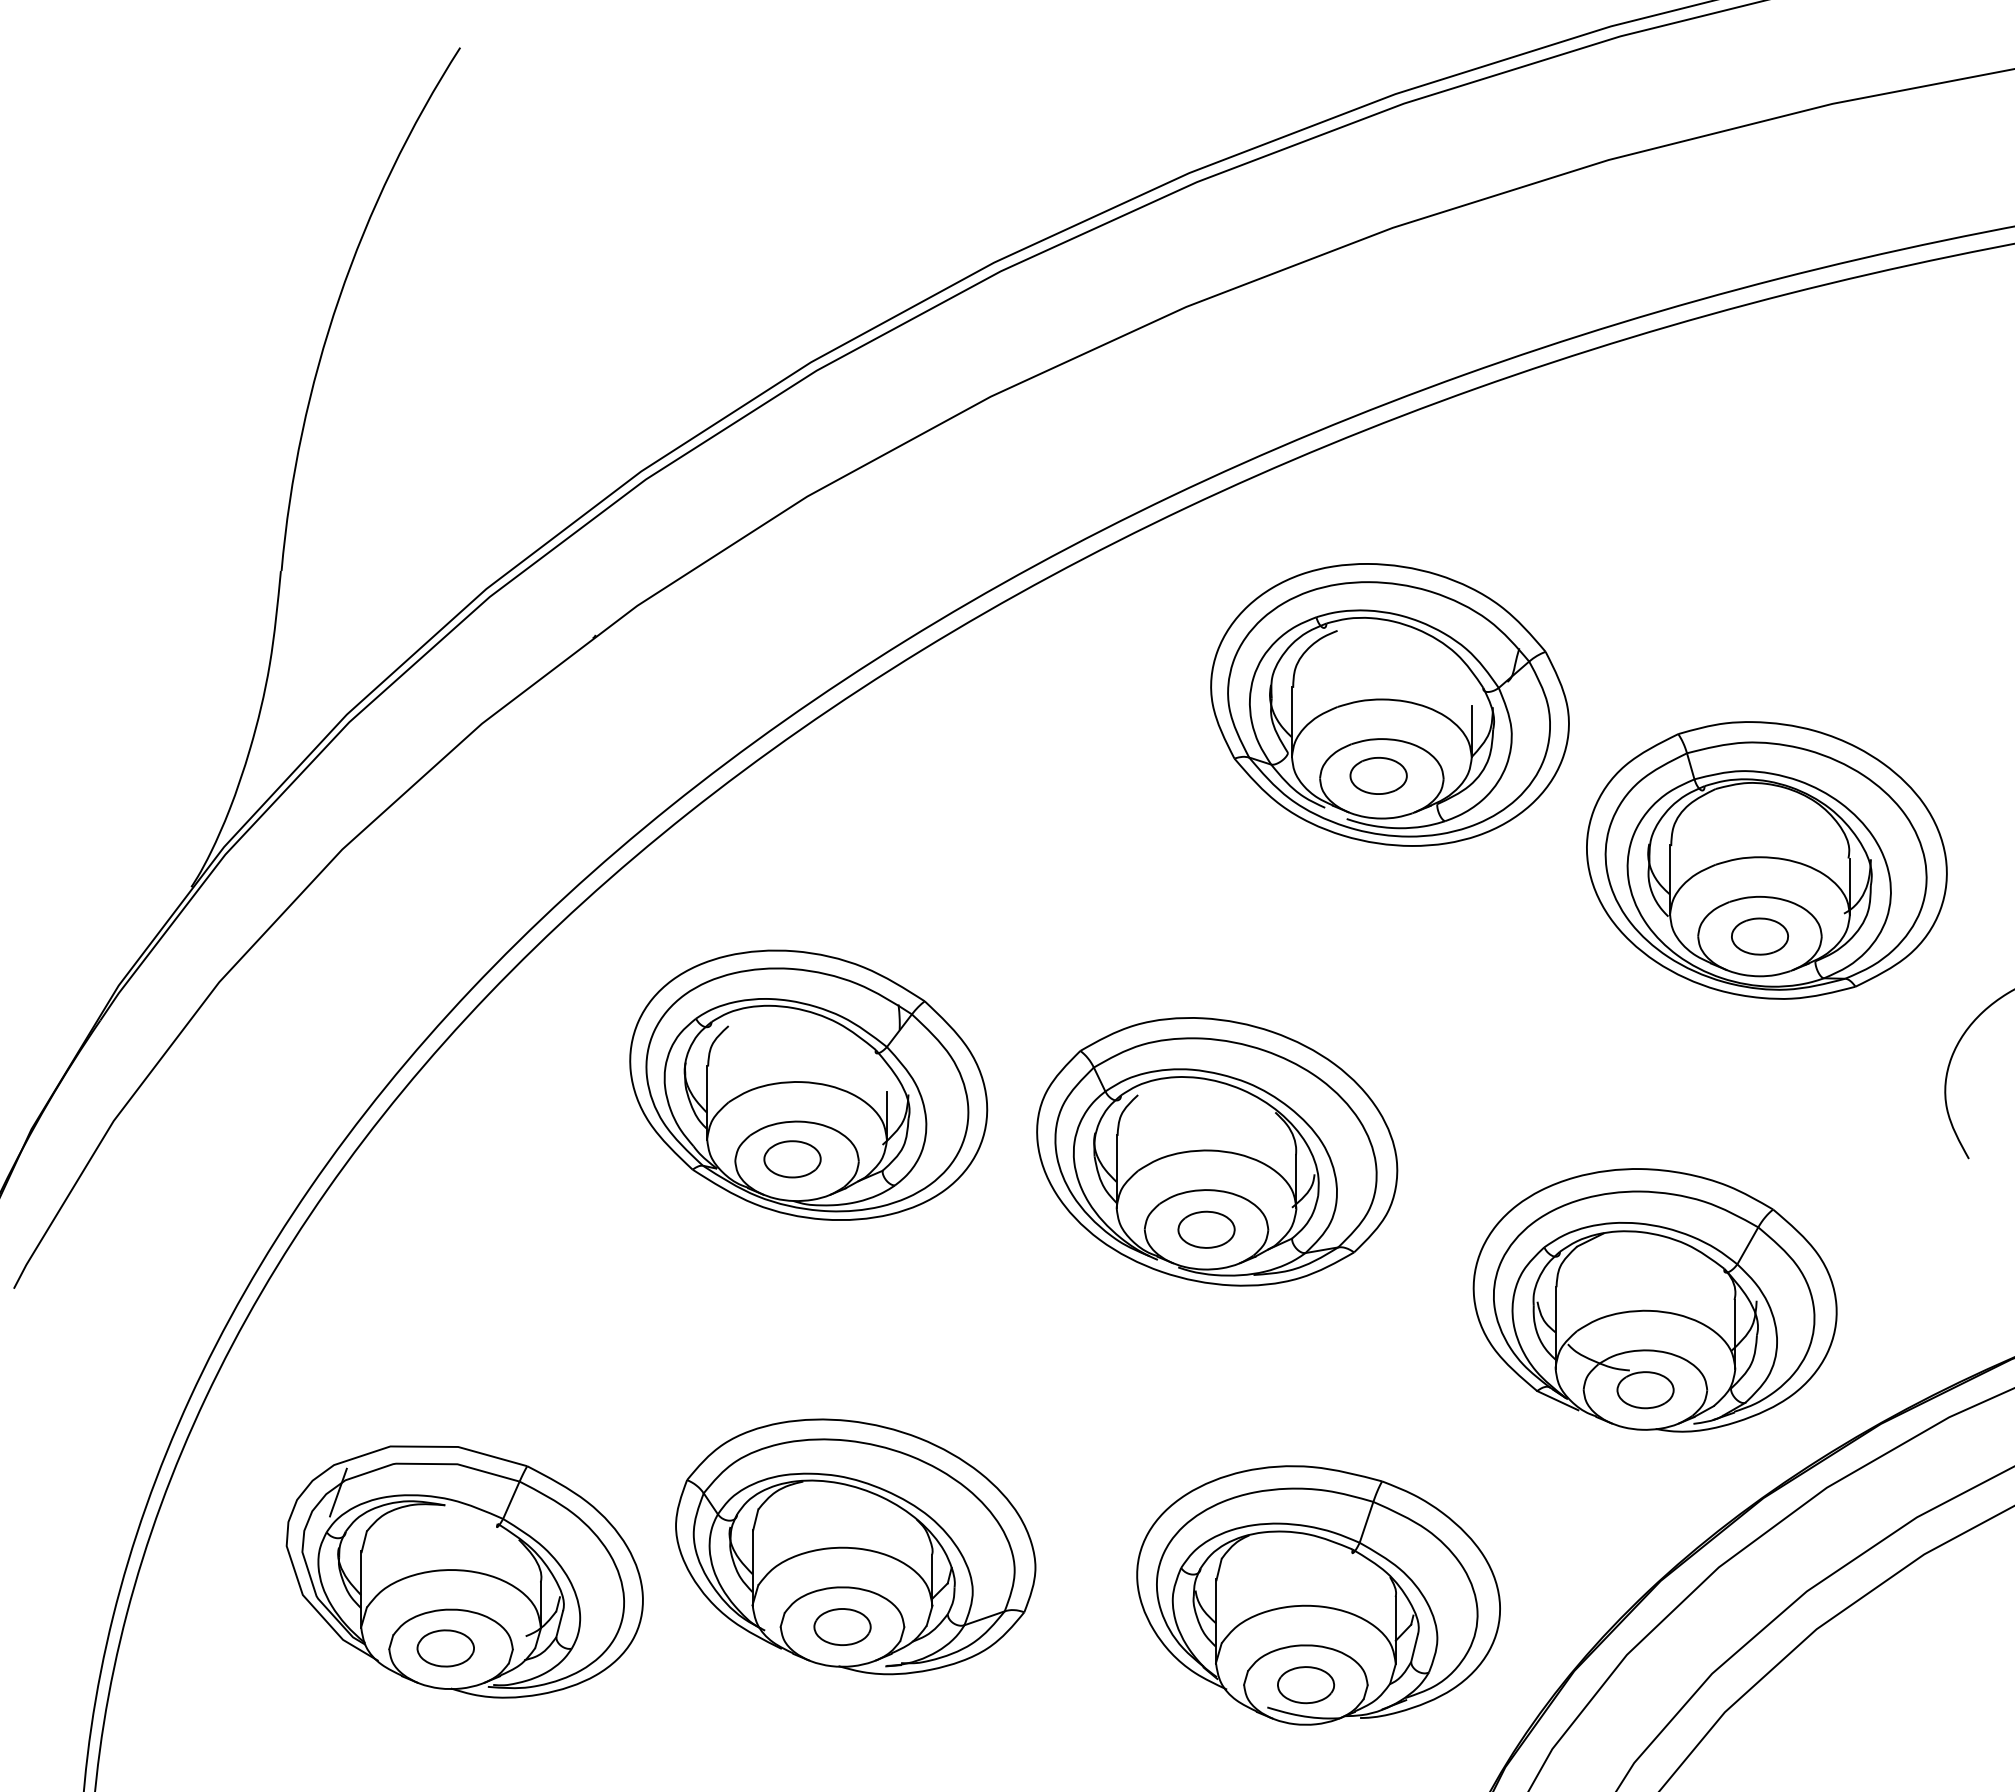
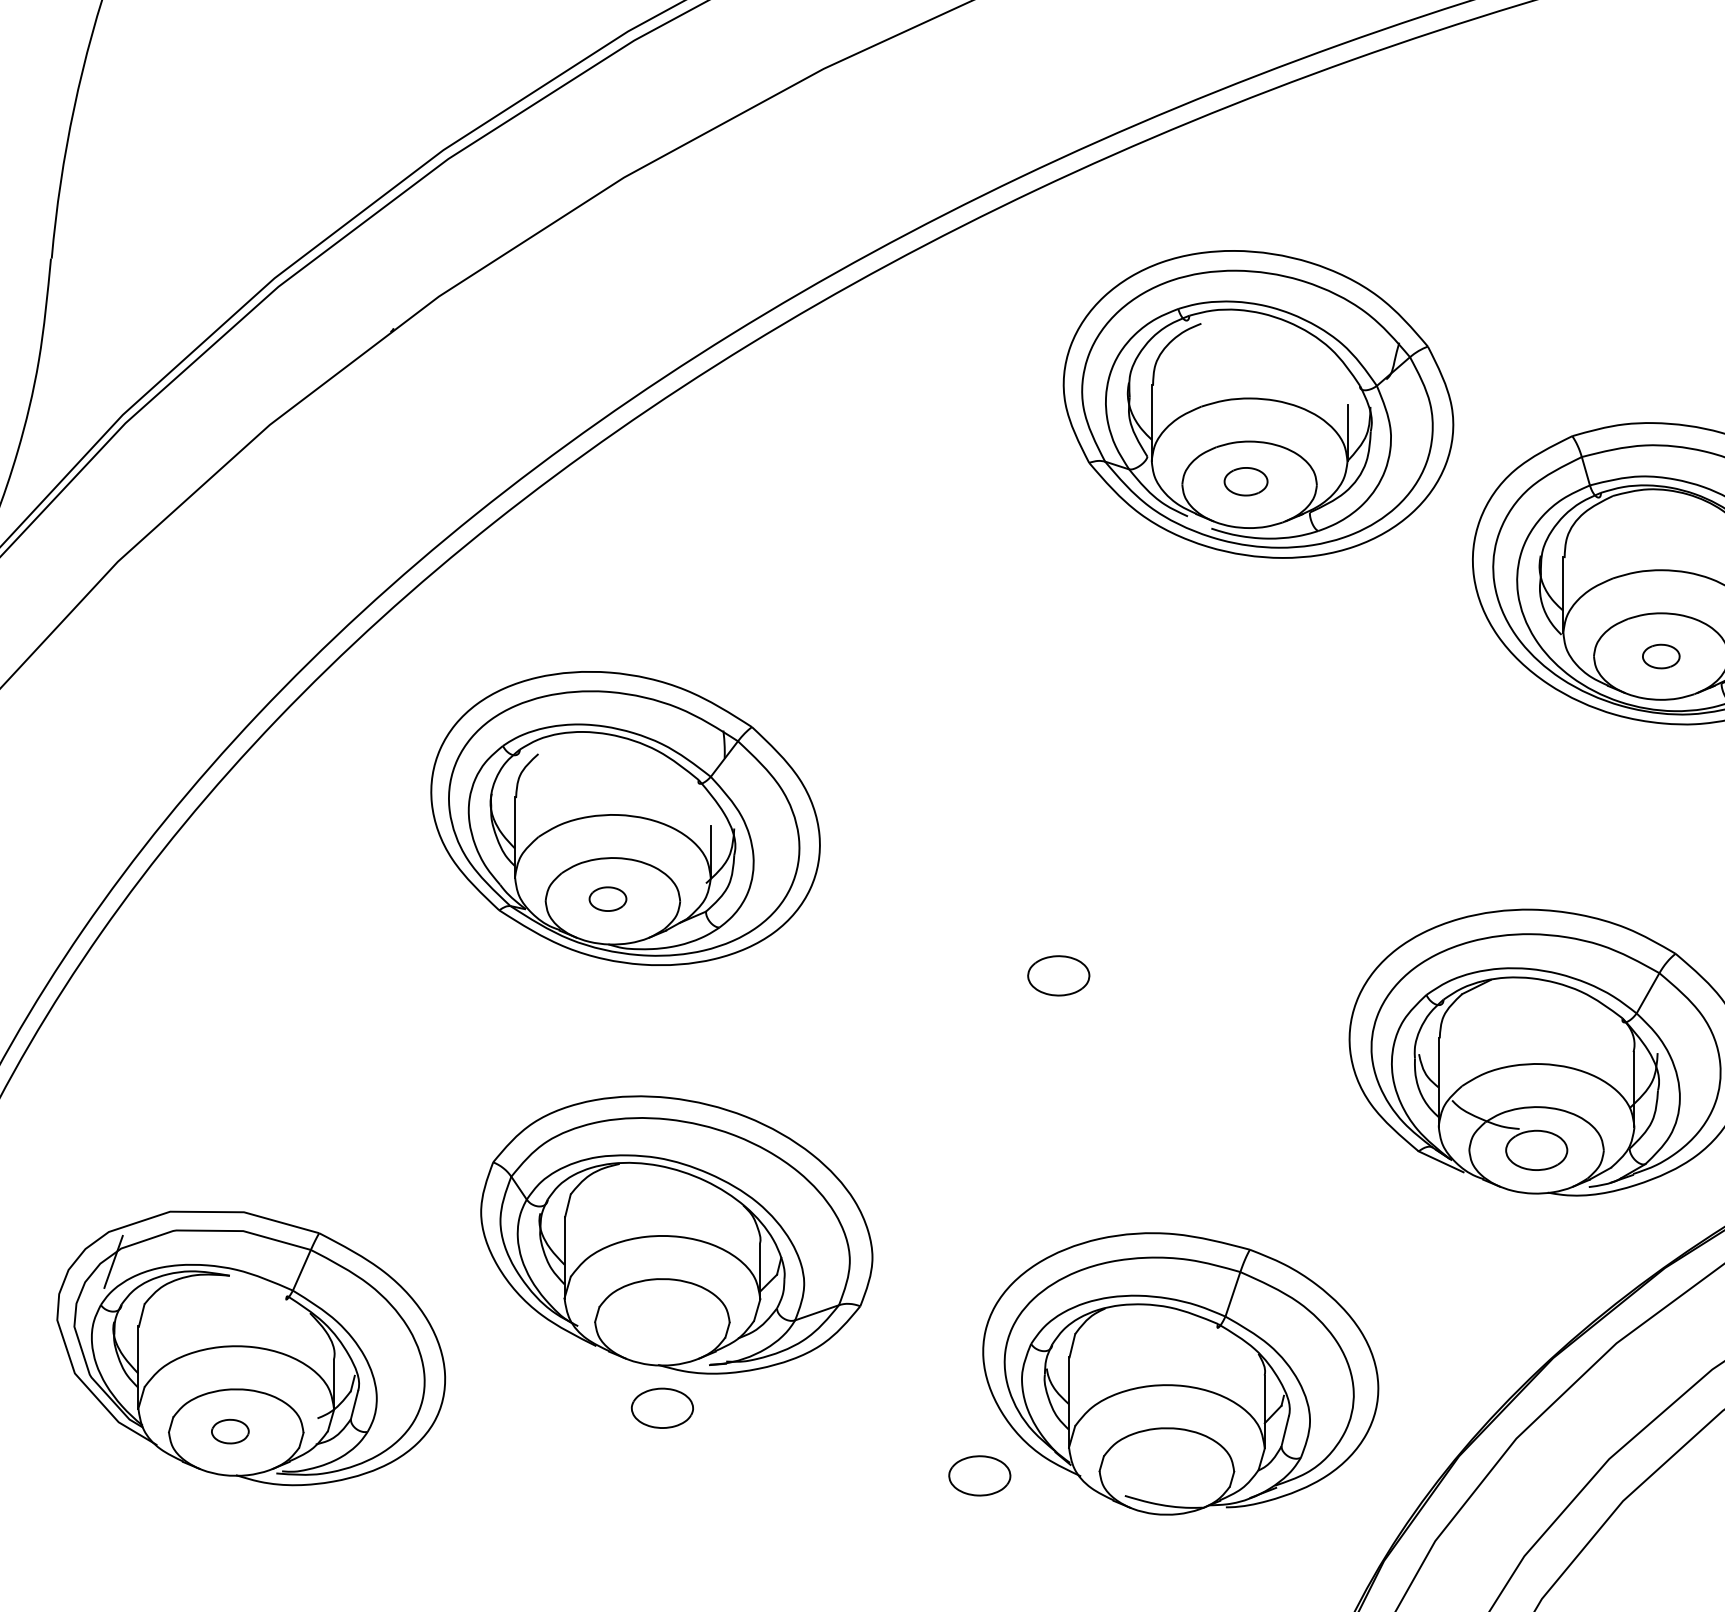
part: (1378, 775) -> (1245, 481), size x0.7
part: (1759, 936) -> (1660, 656), size x0.6
part: (1217, 1151) -> (1070, 890), removed
part: (792, 1159) -> (607, 899), size x0.6
part: (855, 1546) -> (676, 1234), moved
part: (445, 1648) -> (230, 1431), size x0.6
part: (1306, 1685) -> (980, 1476), moved

